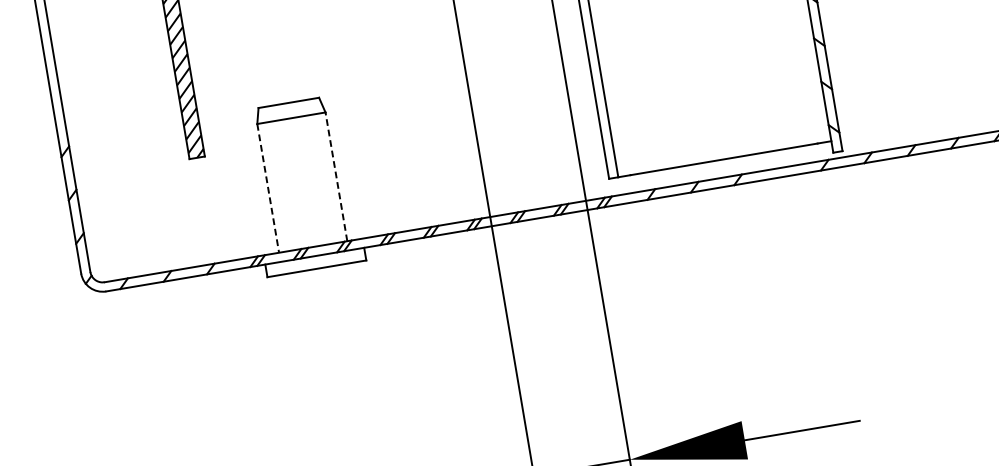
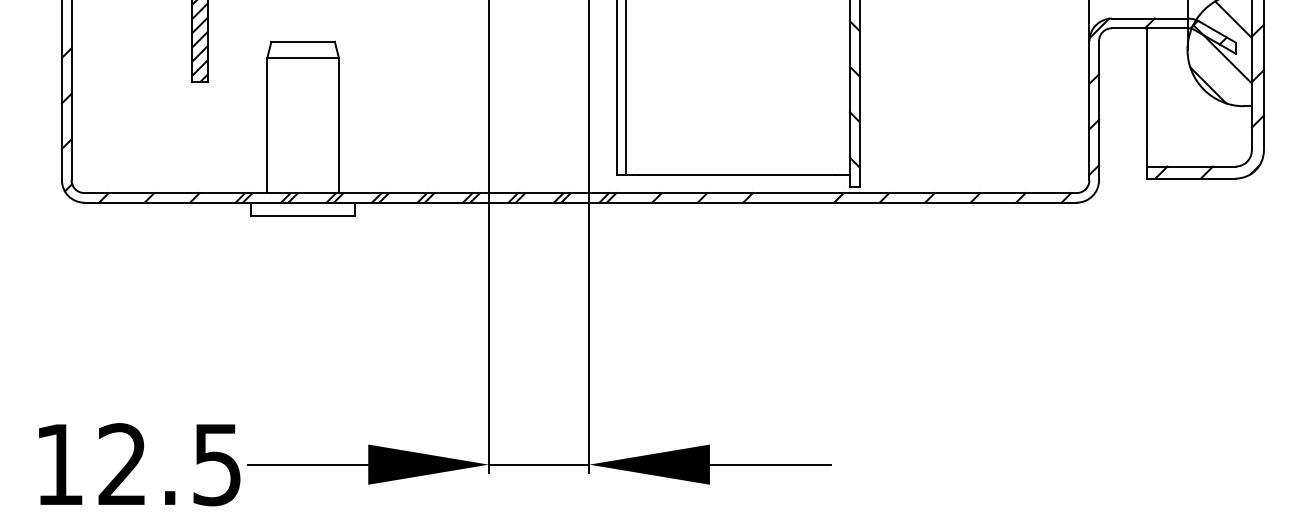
line: (336, 176) -> (338, 125), dashed -> solid
line: (268, 188) -> (267, 125), dashed -> solid

